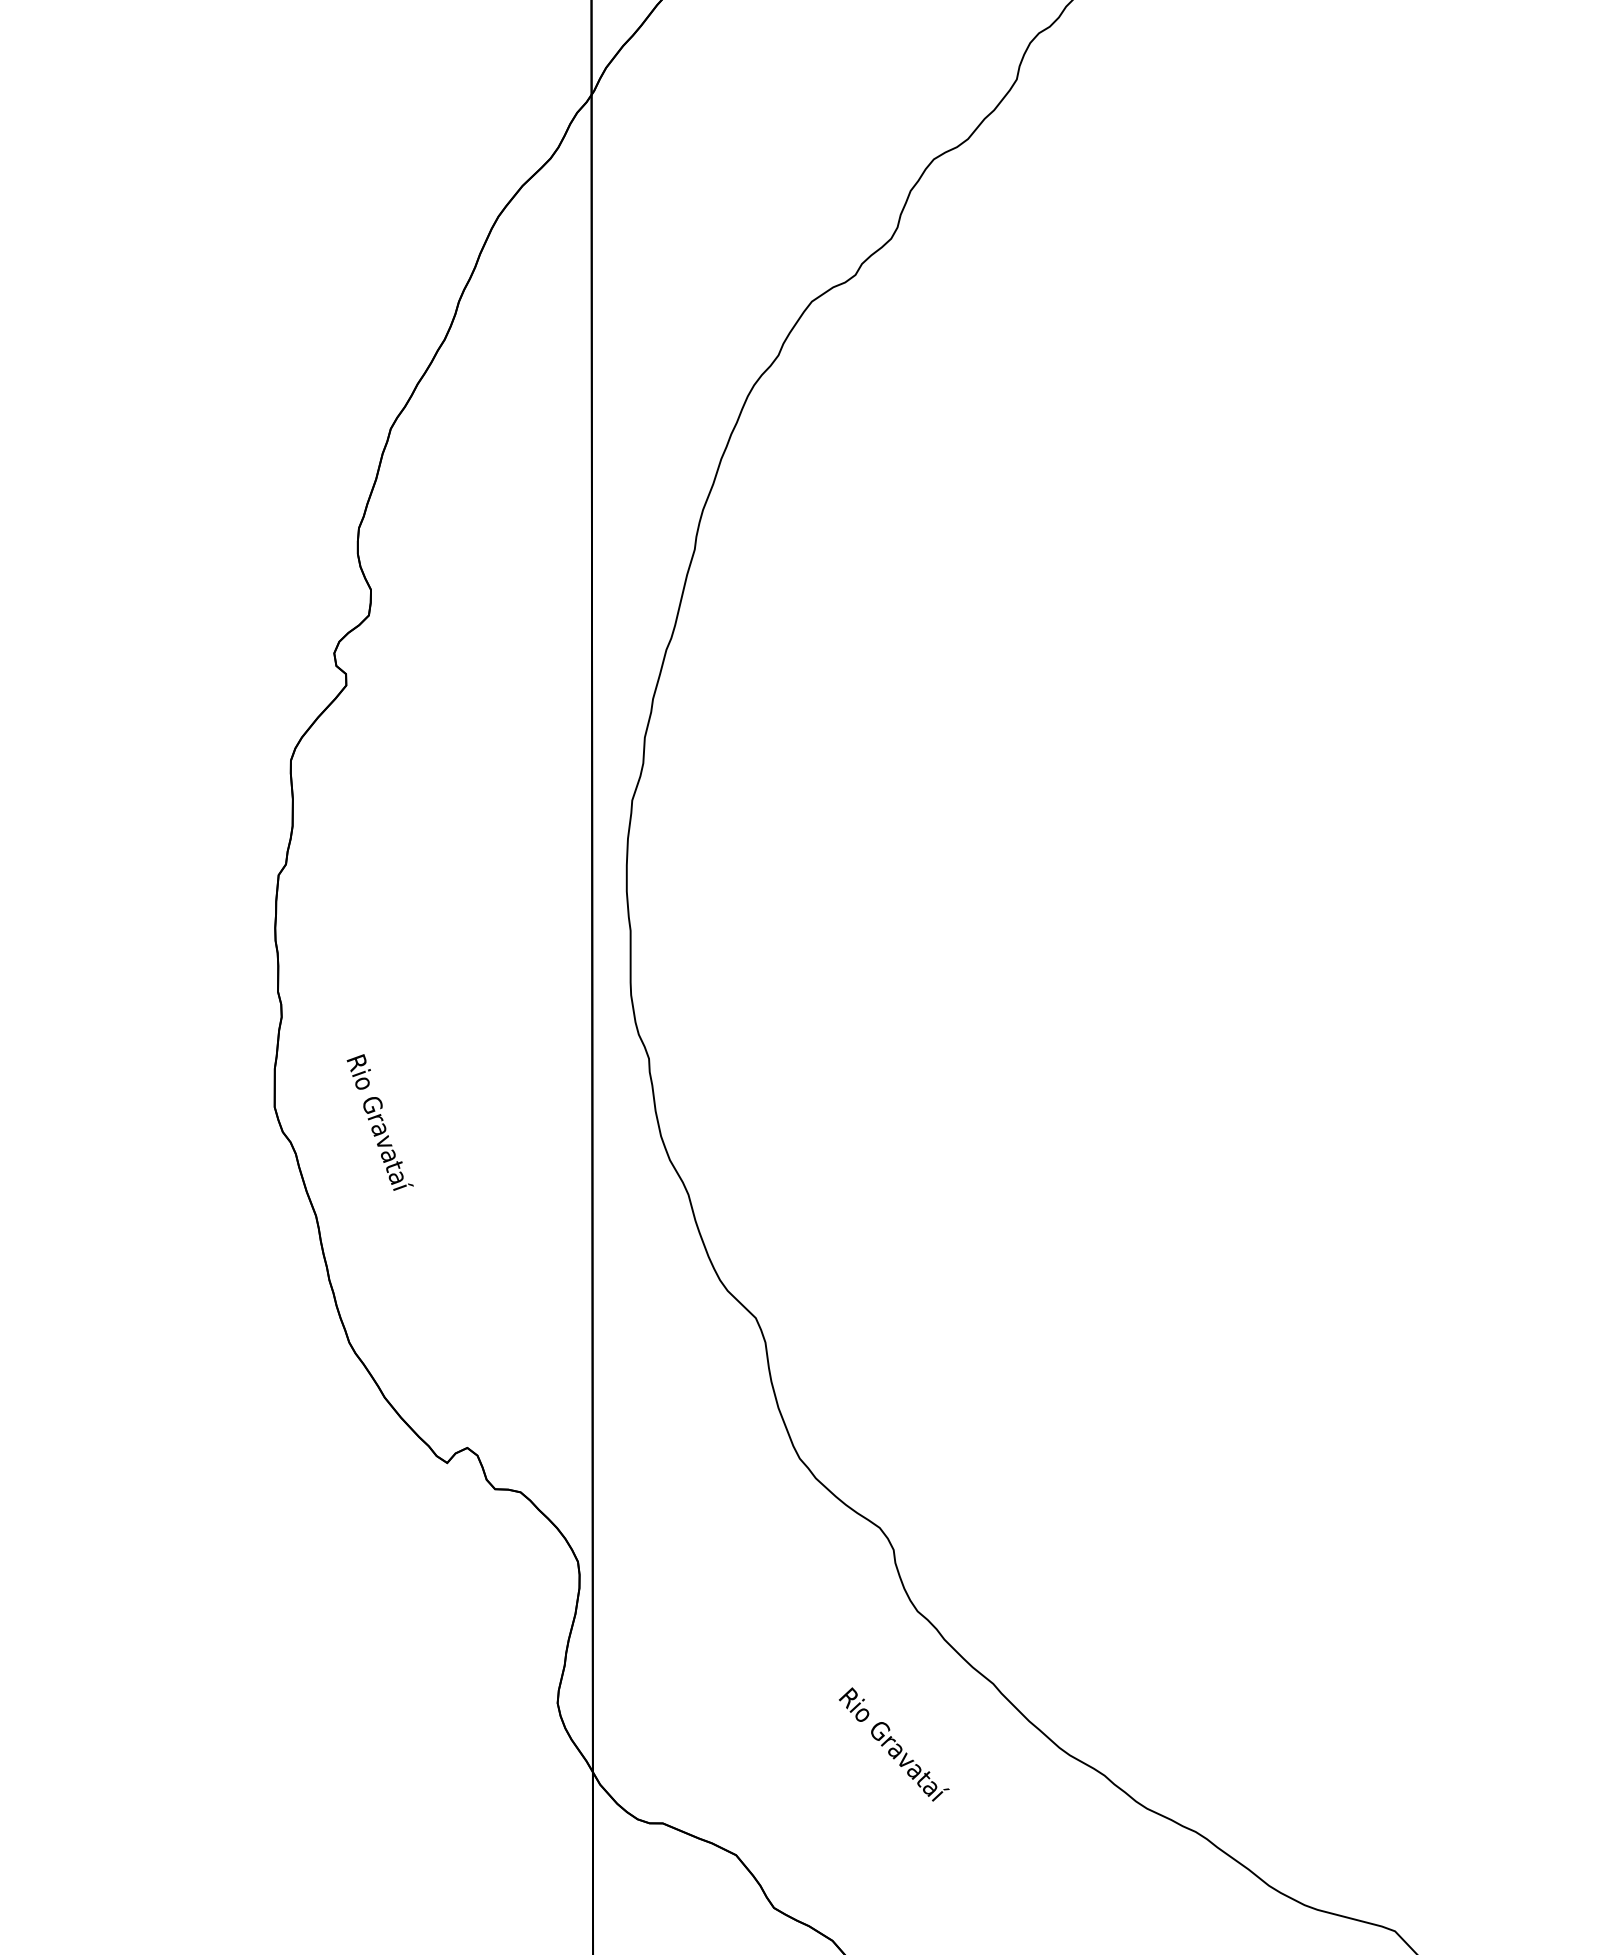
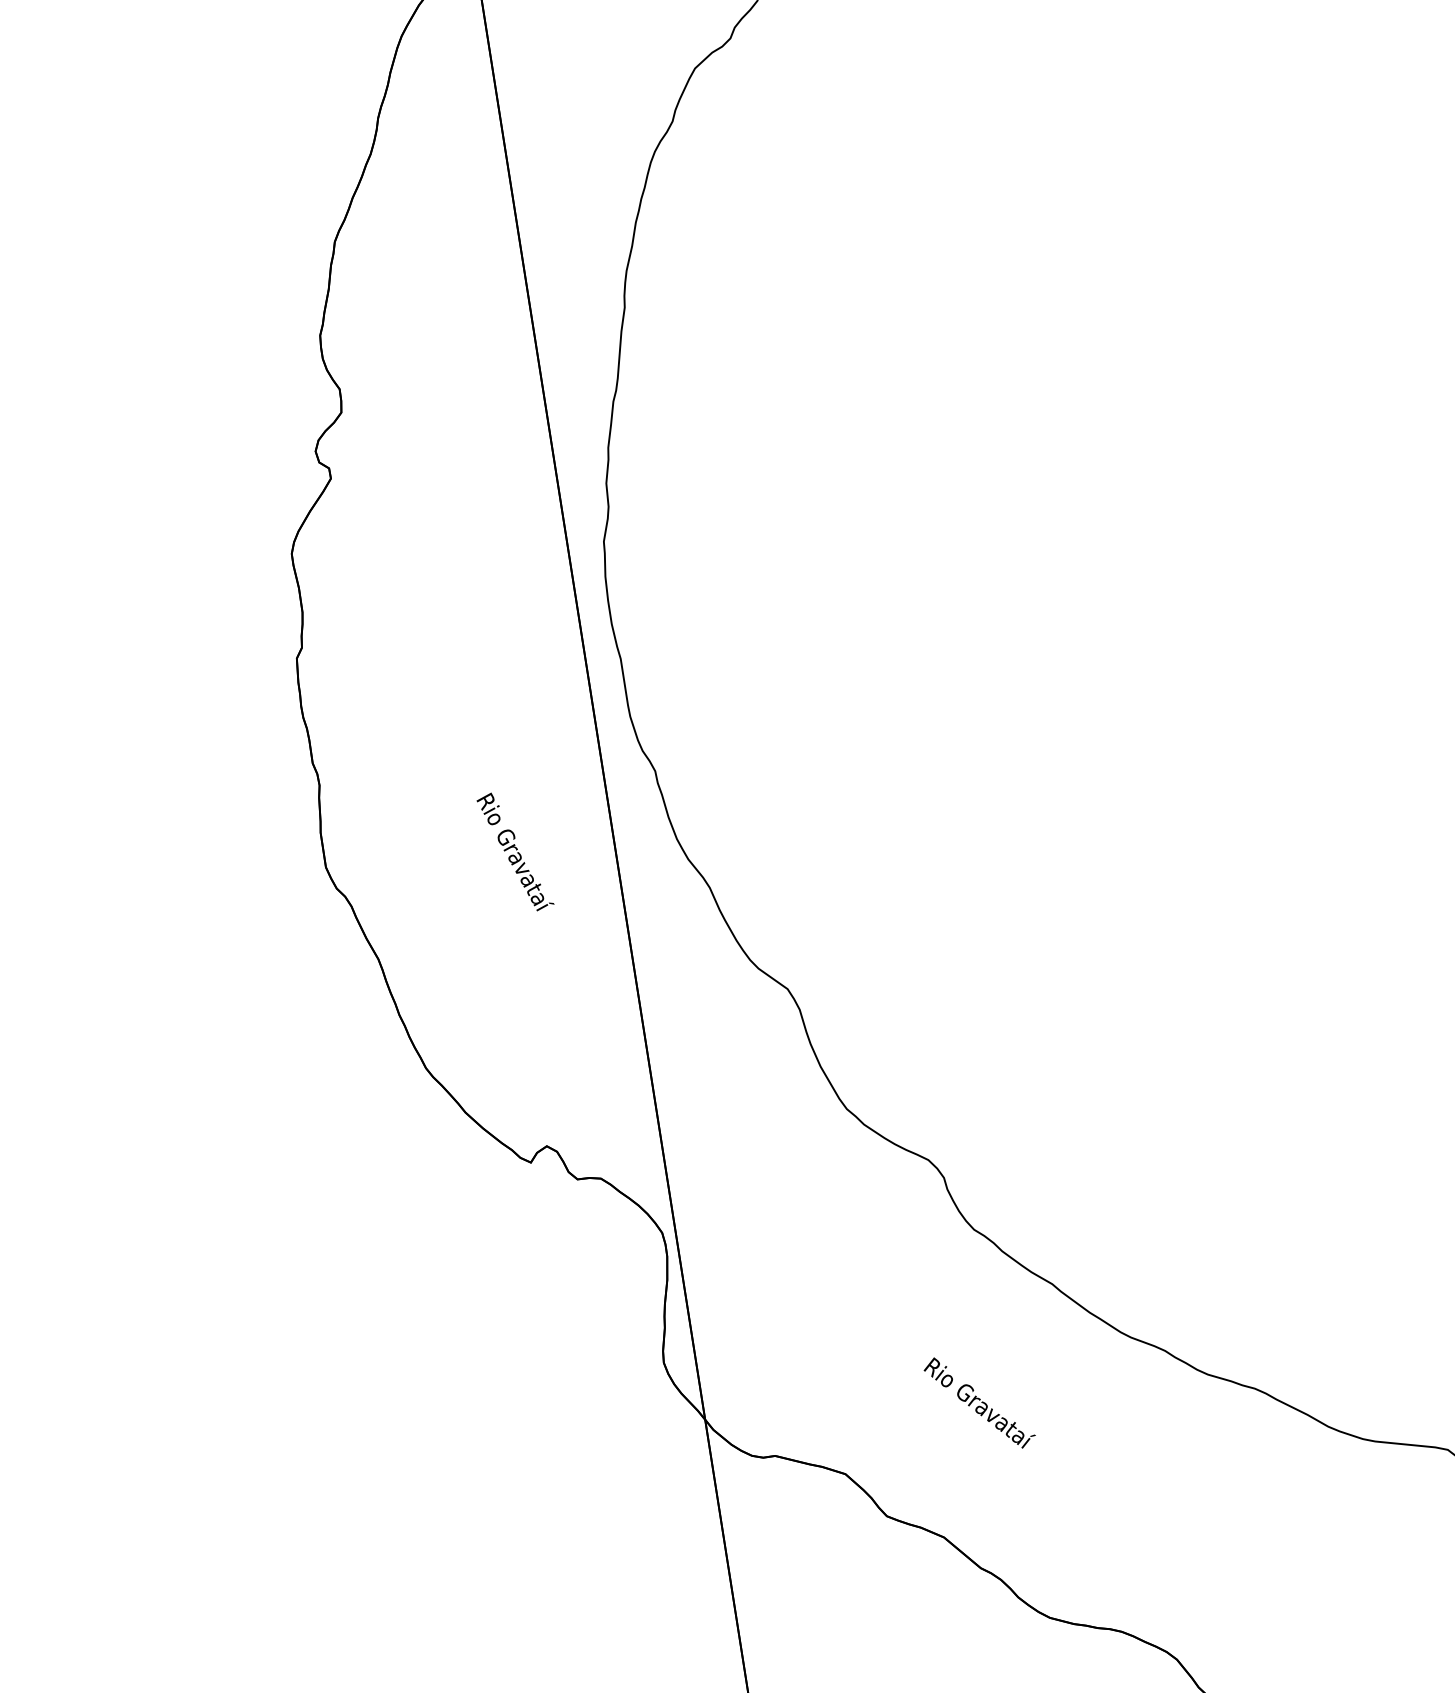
text: (379, 1122) -> (514, 851), moved
text: (894, 1744) -> (979, 1402), moved

